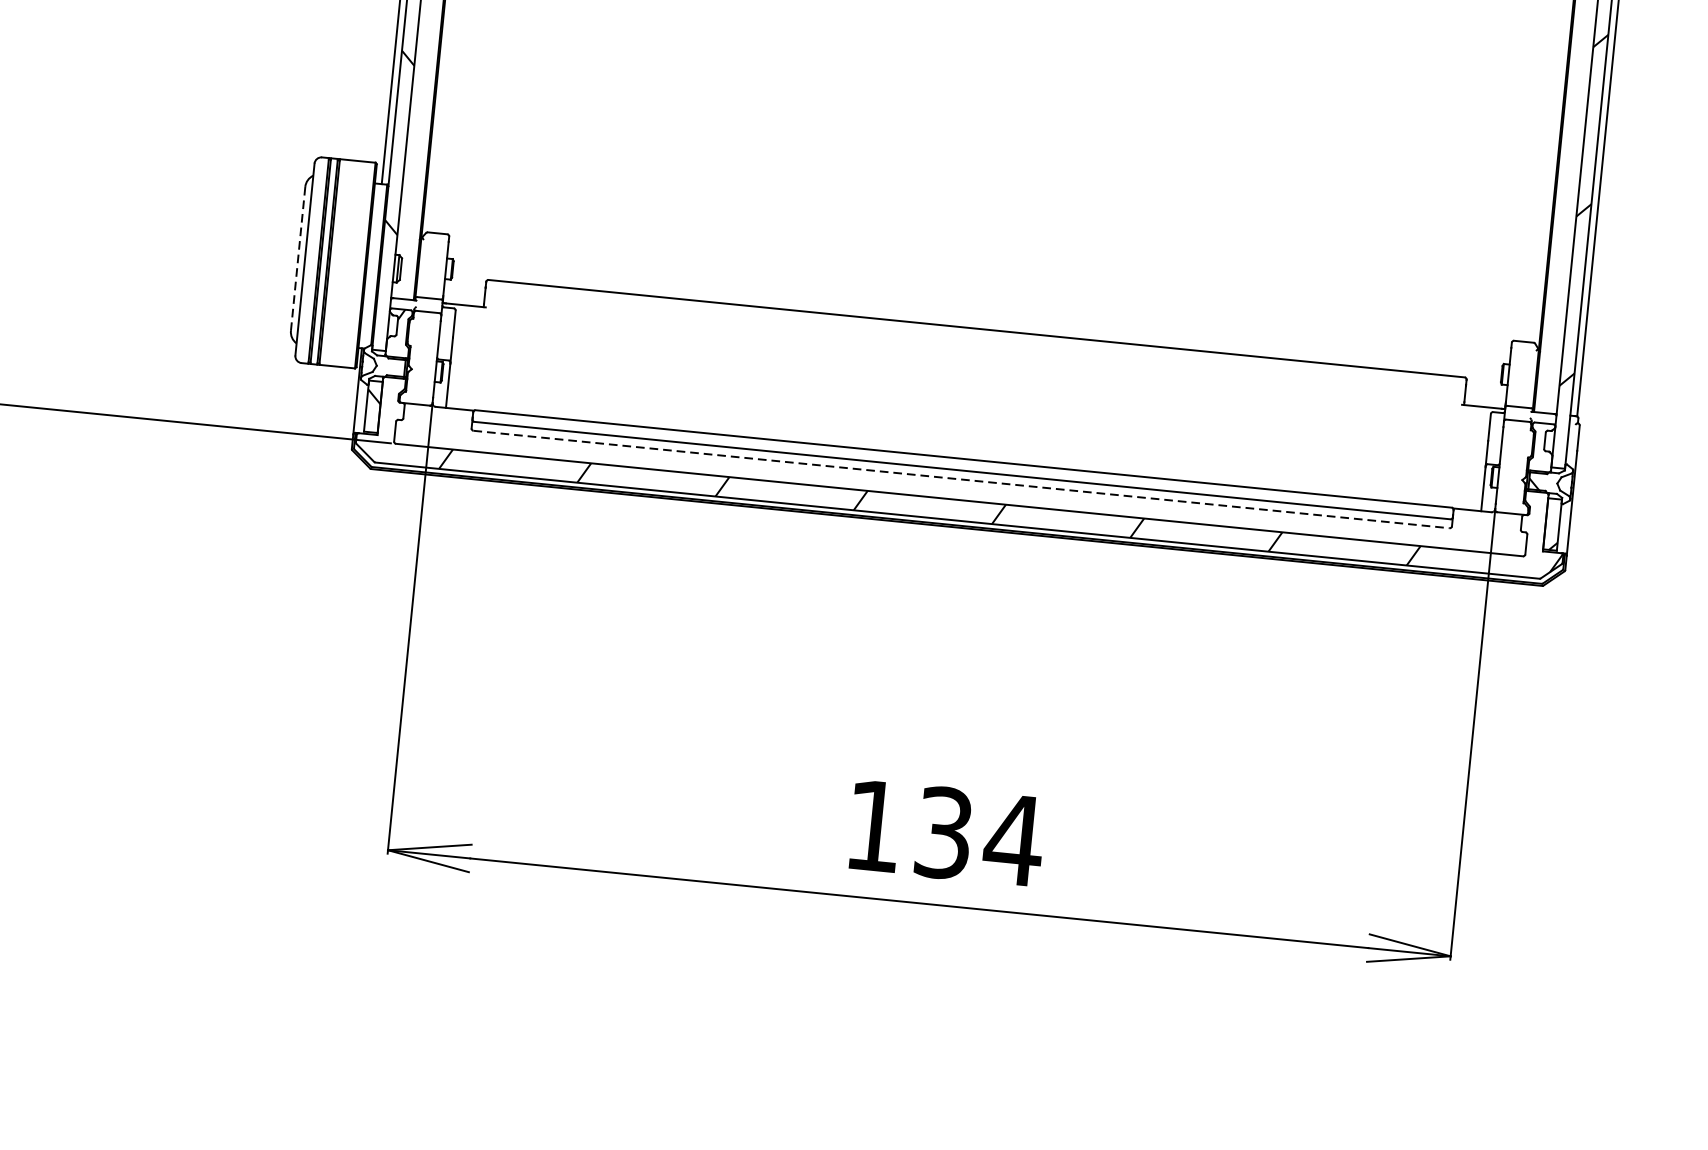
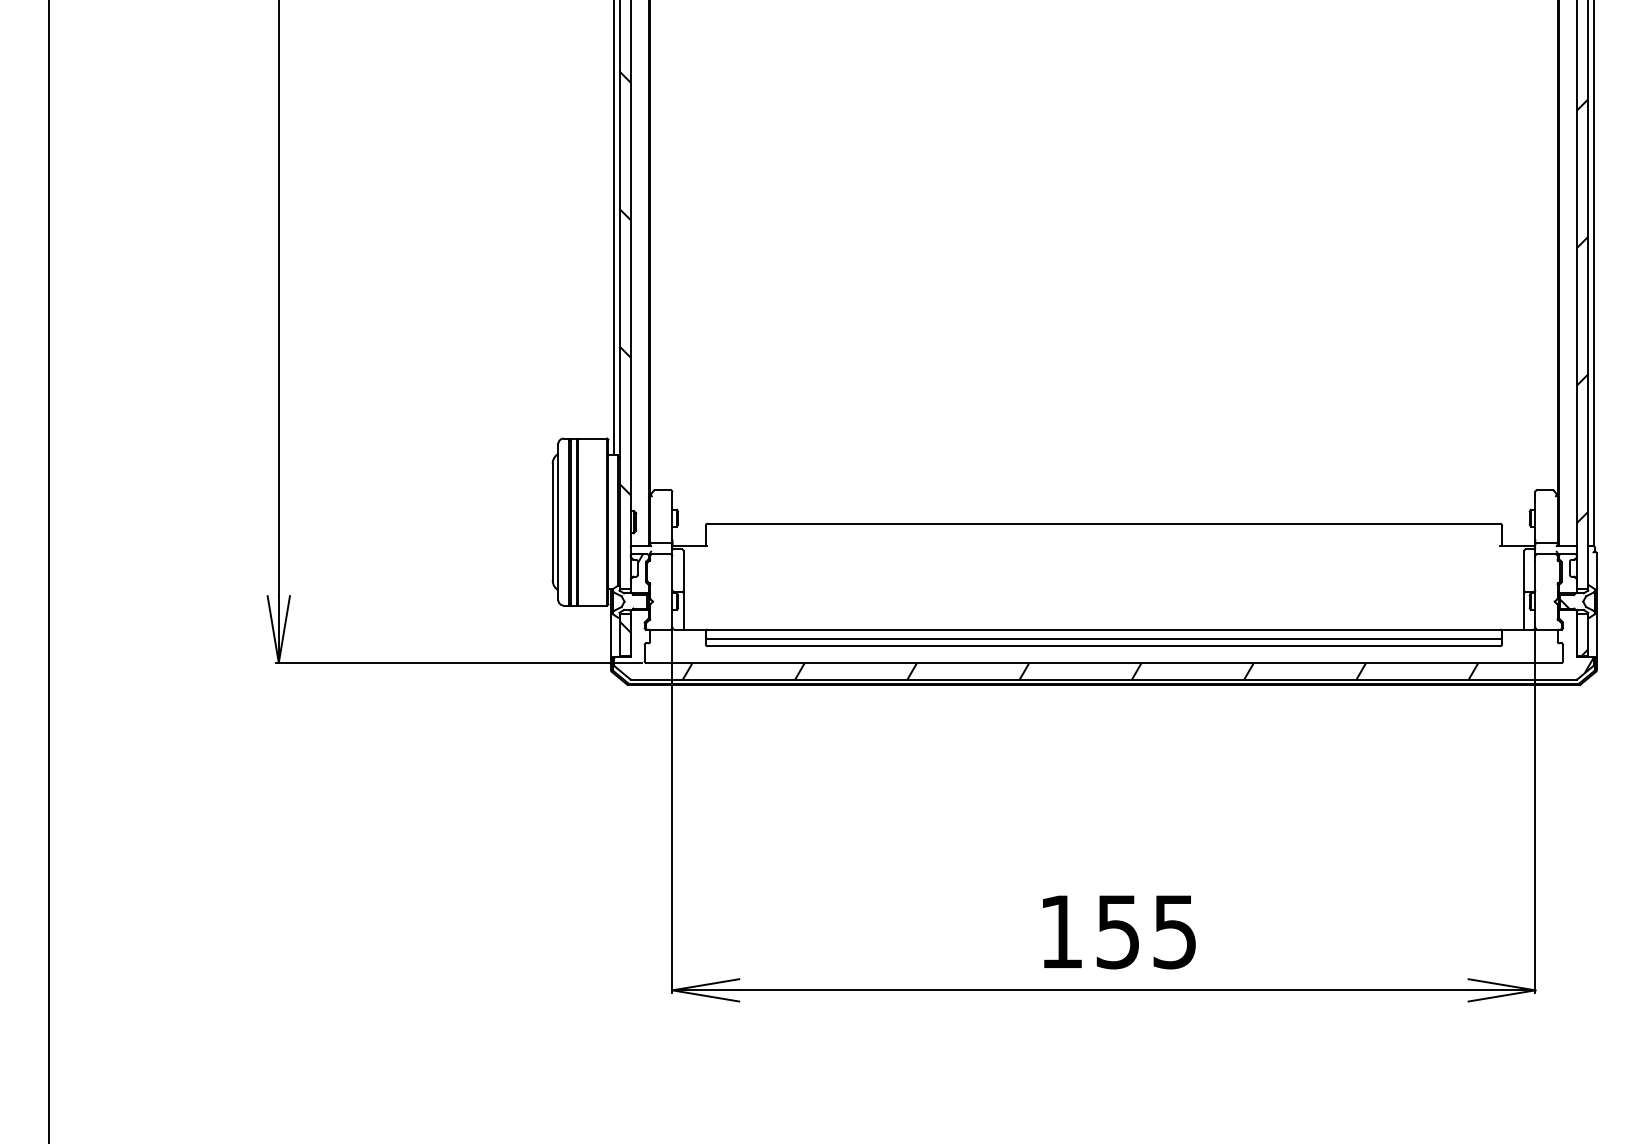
line: (297, 259) -> (552, 522), dashed -> solid
line: (962, 479) -> (1104, 646), dashed -> solid
text: (980, 836) -> (1147, 931), 134 -> 155

